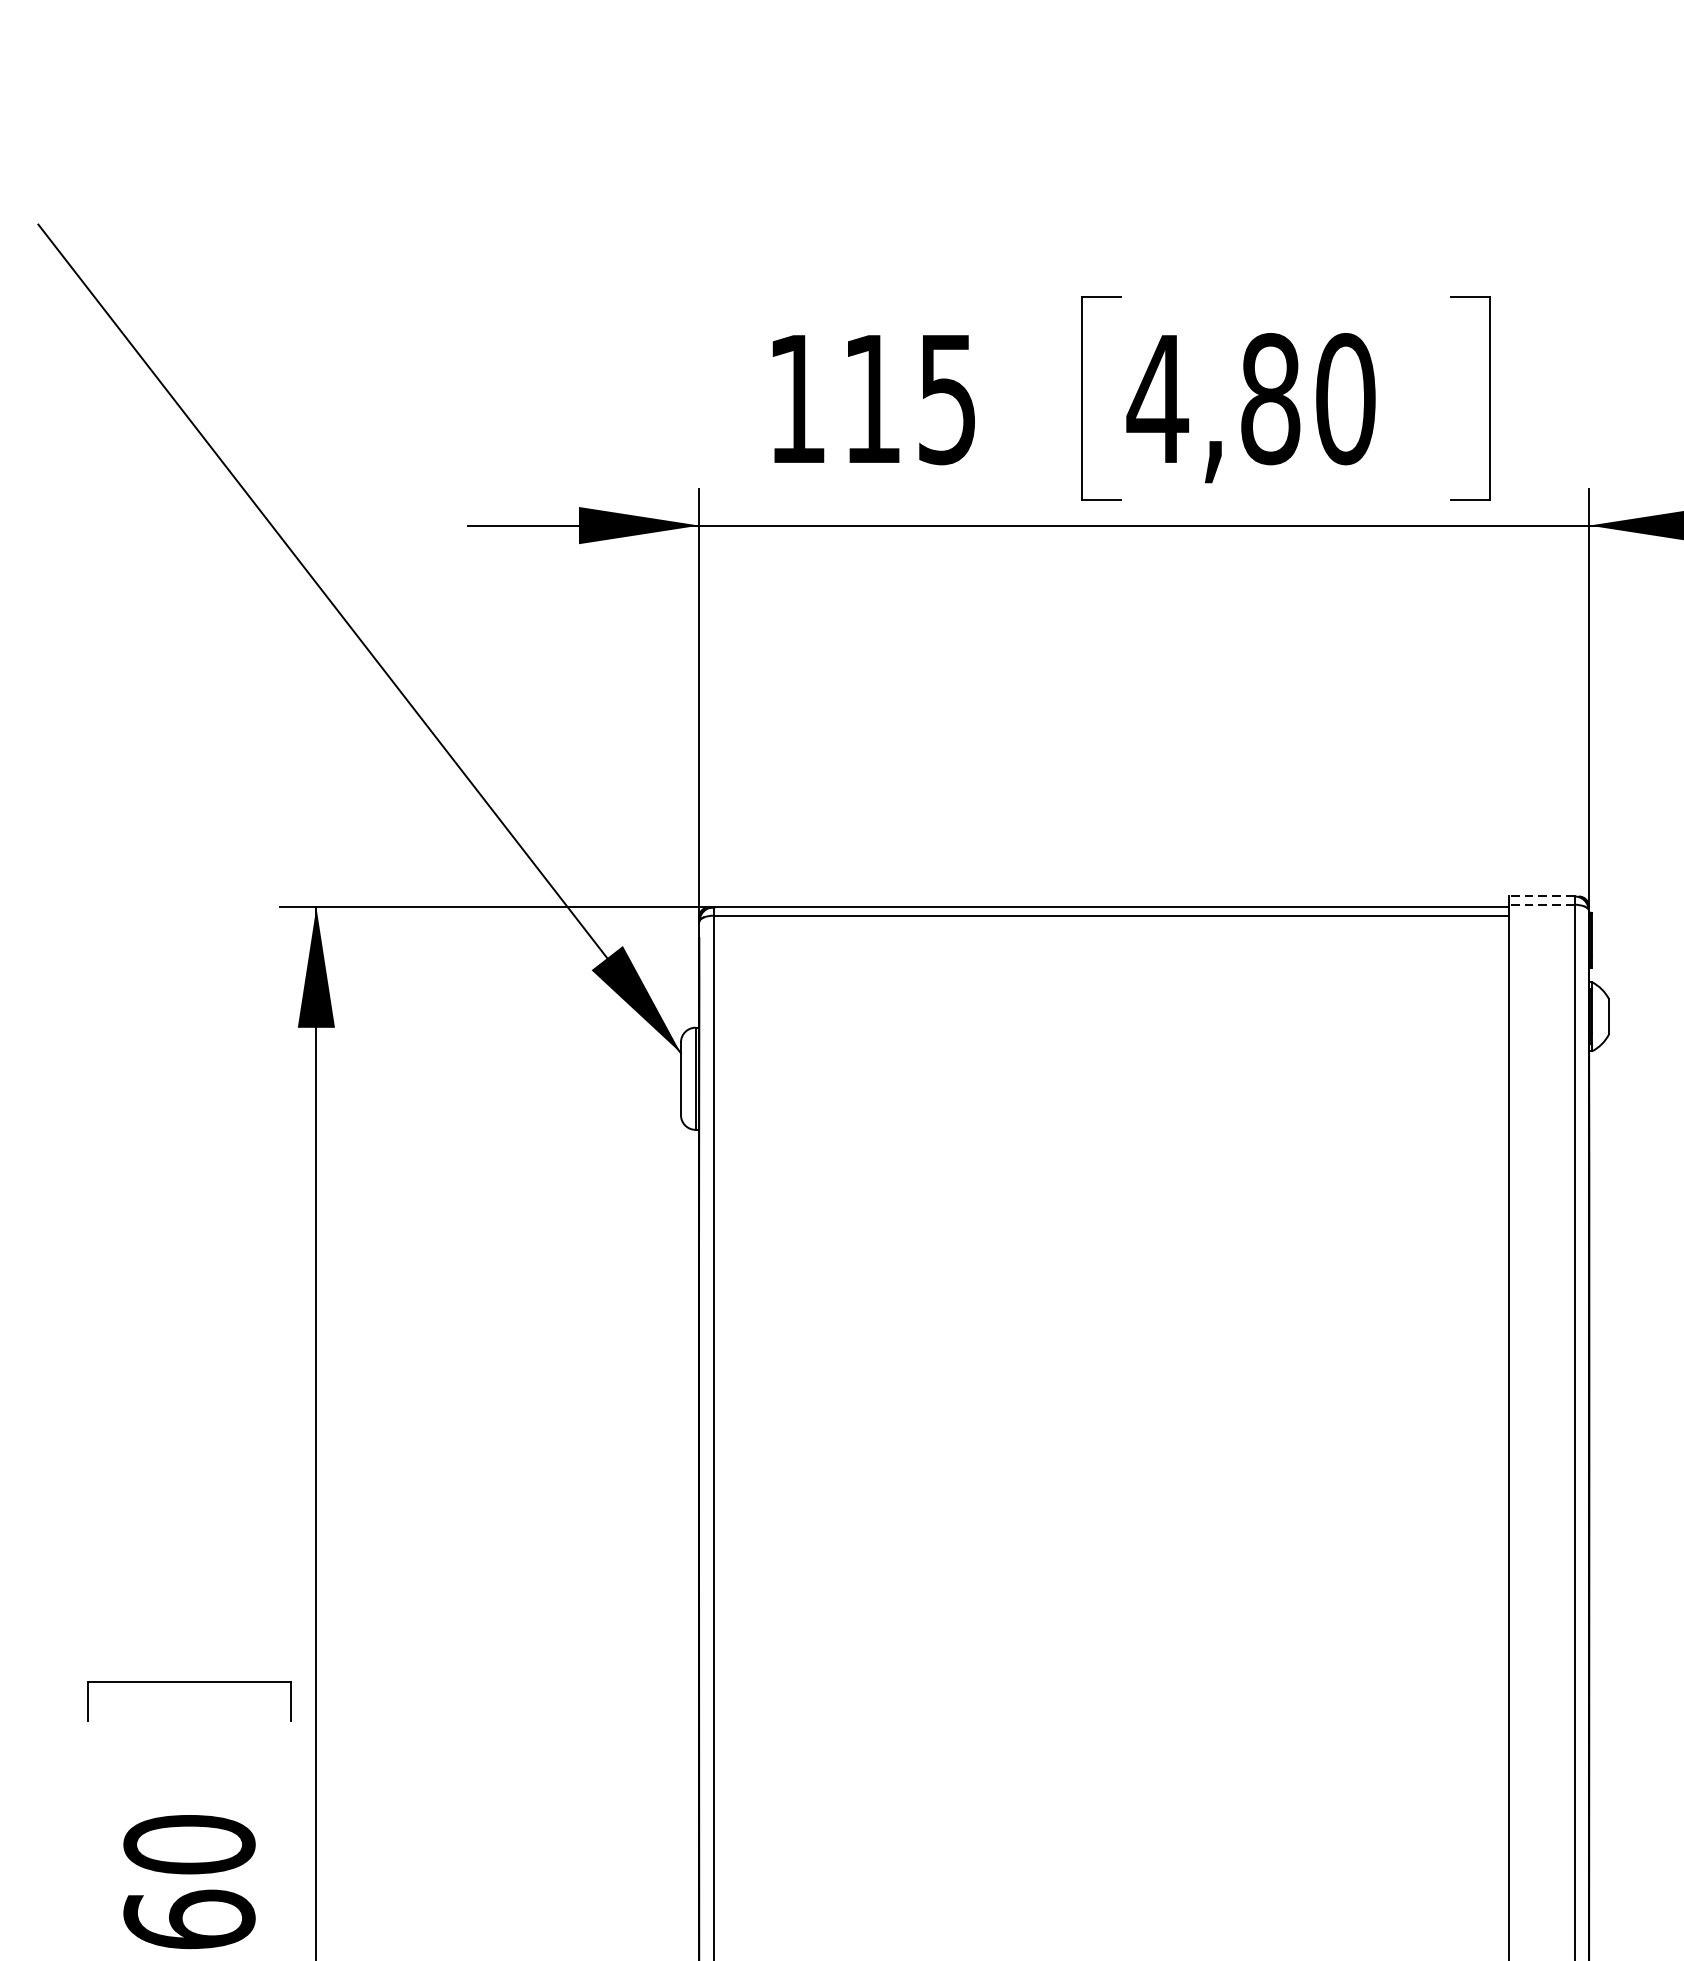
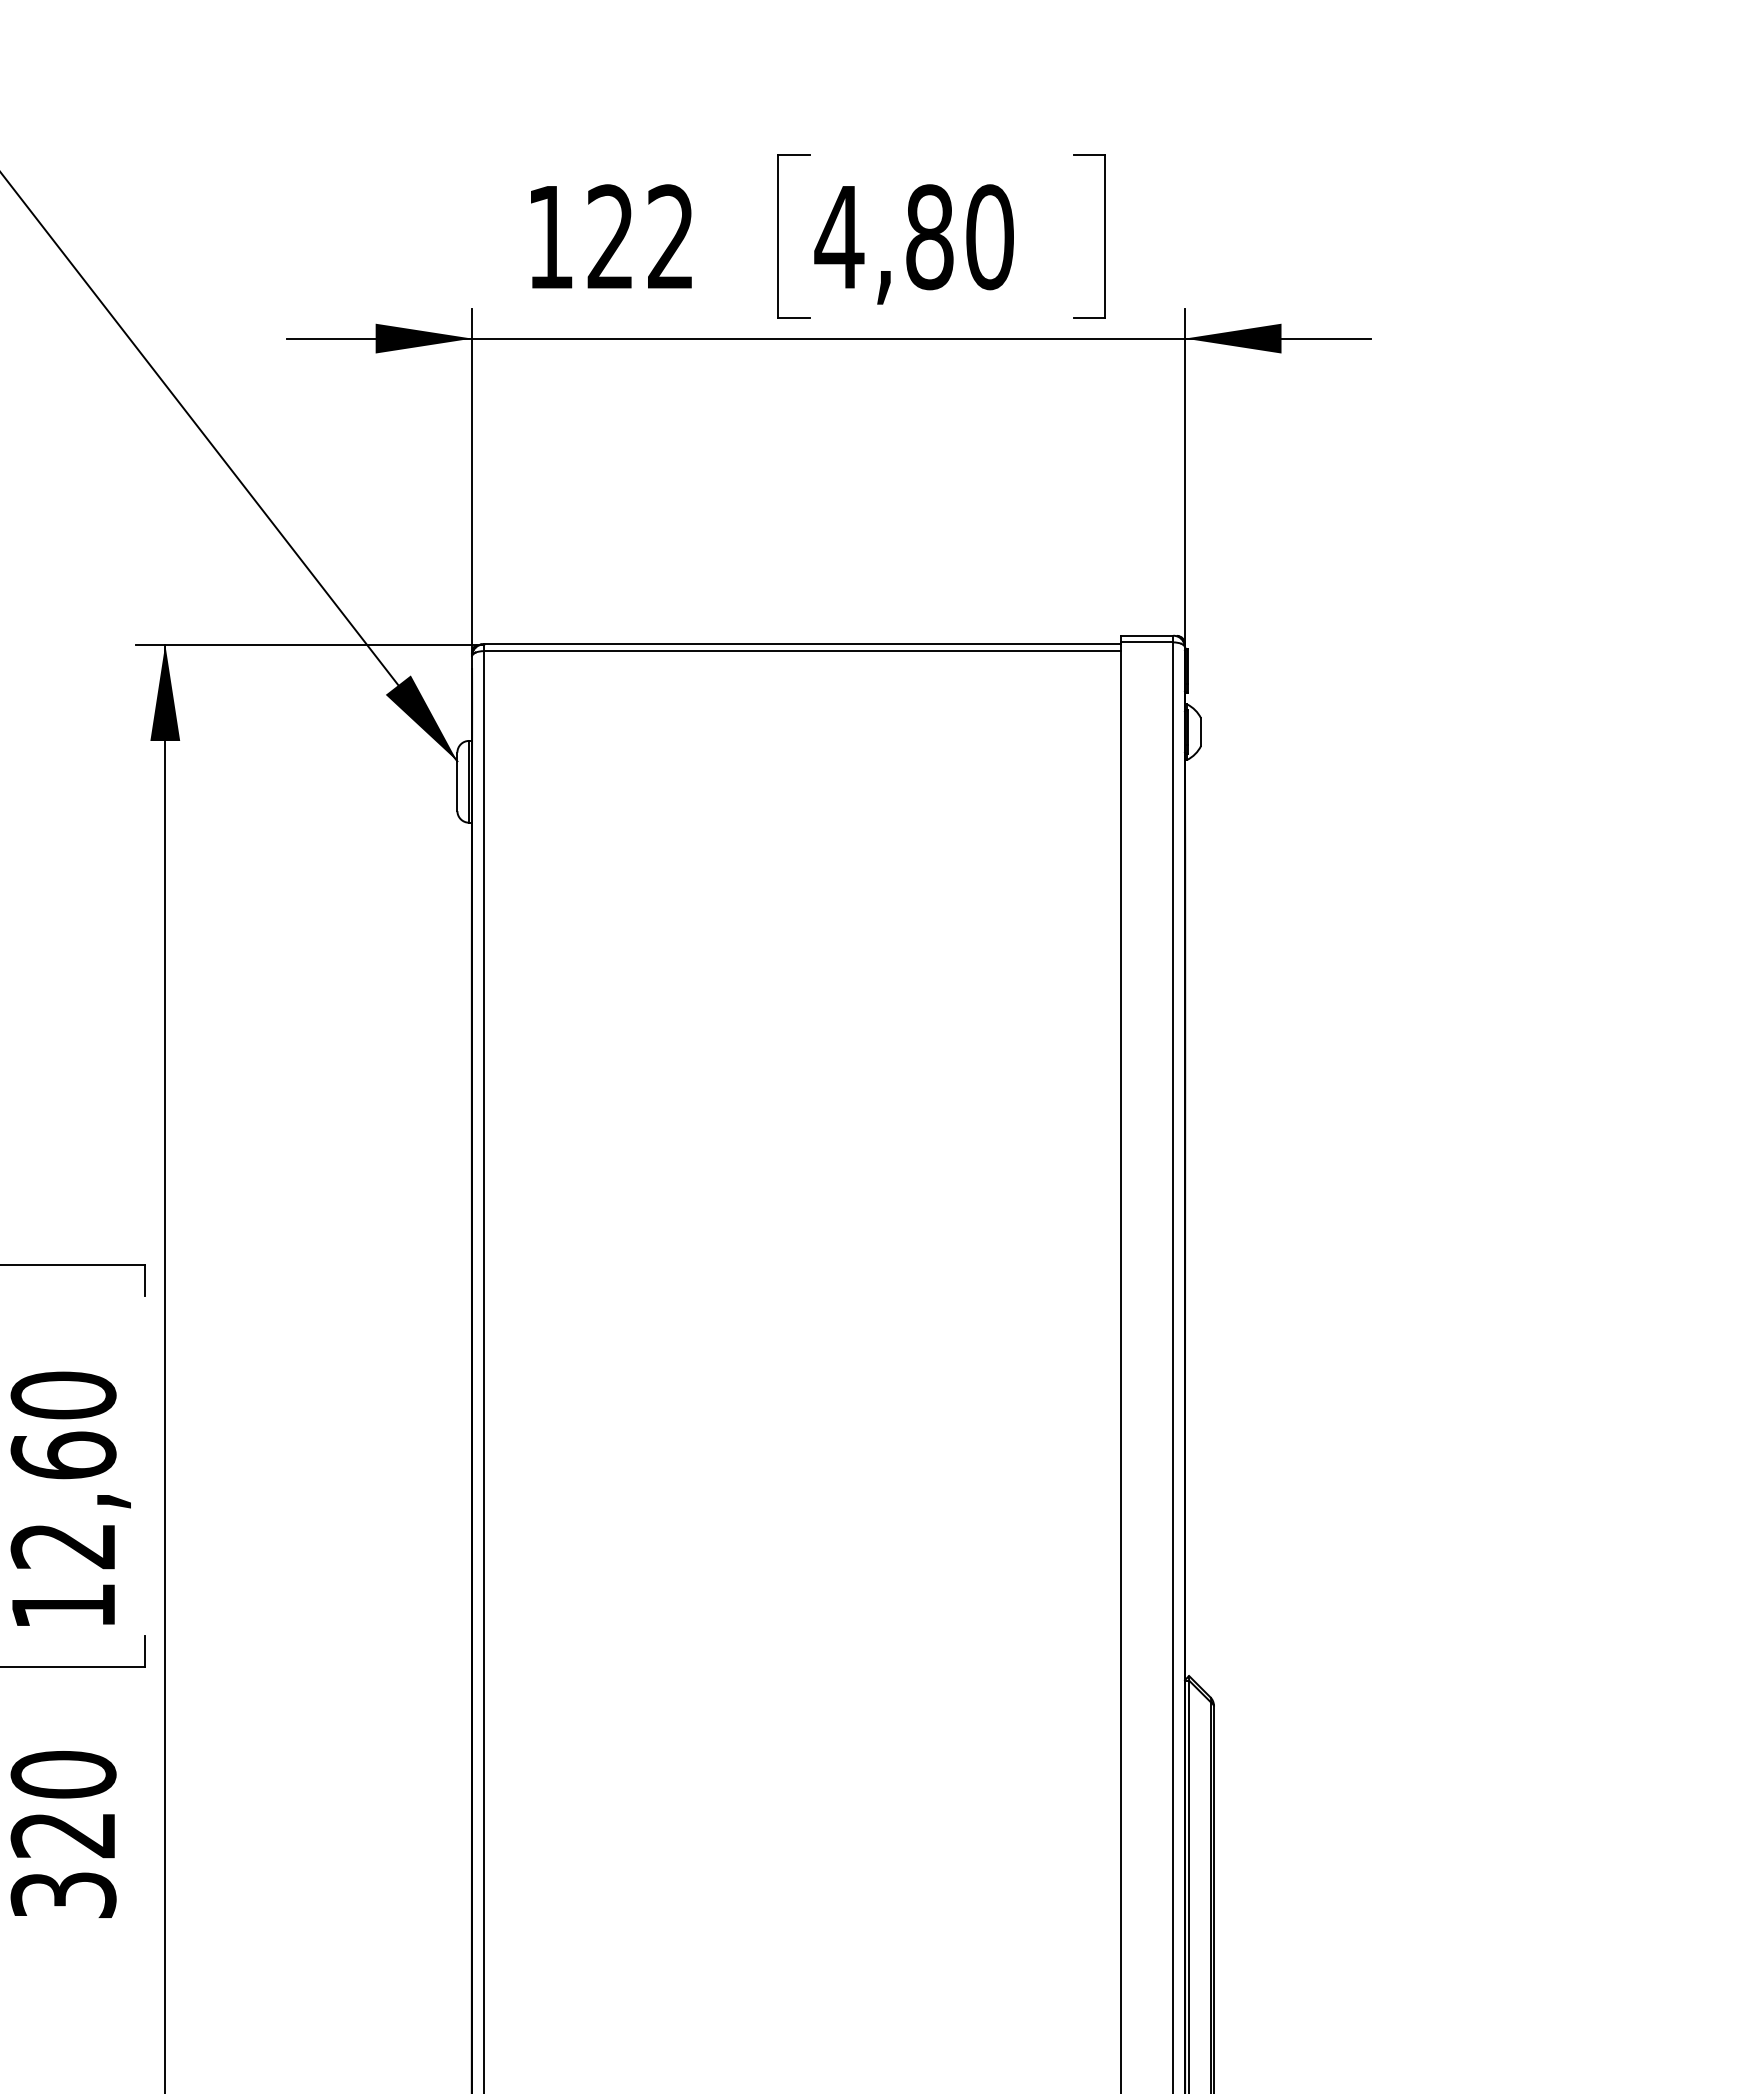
text: (908, 399) -> (639, 237), 115 -> 122
line: (1541, 896) -> (1146, 635), dashed -> solid
line: (1541, 904) -> (1146, 642), dashed -> solid

